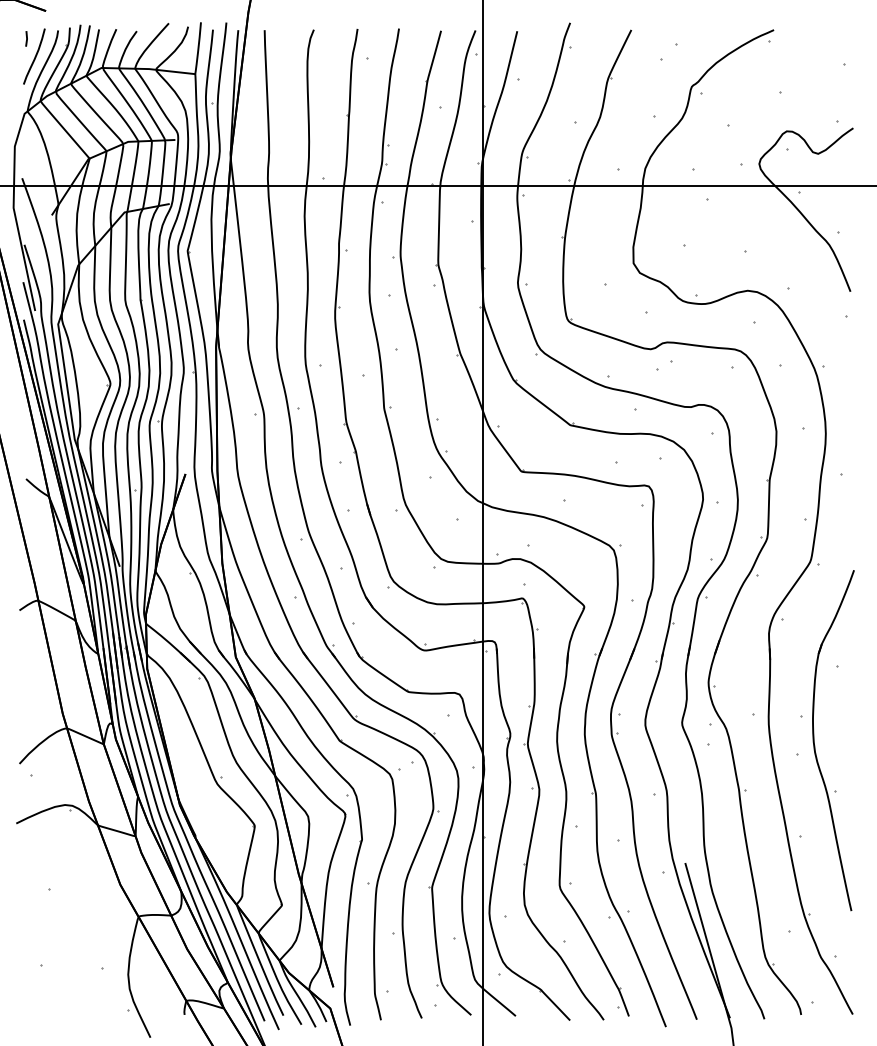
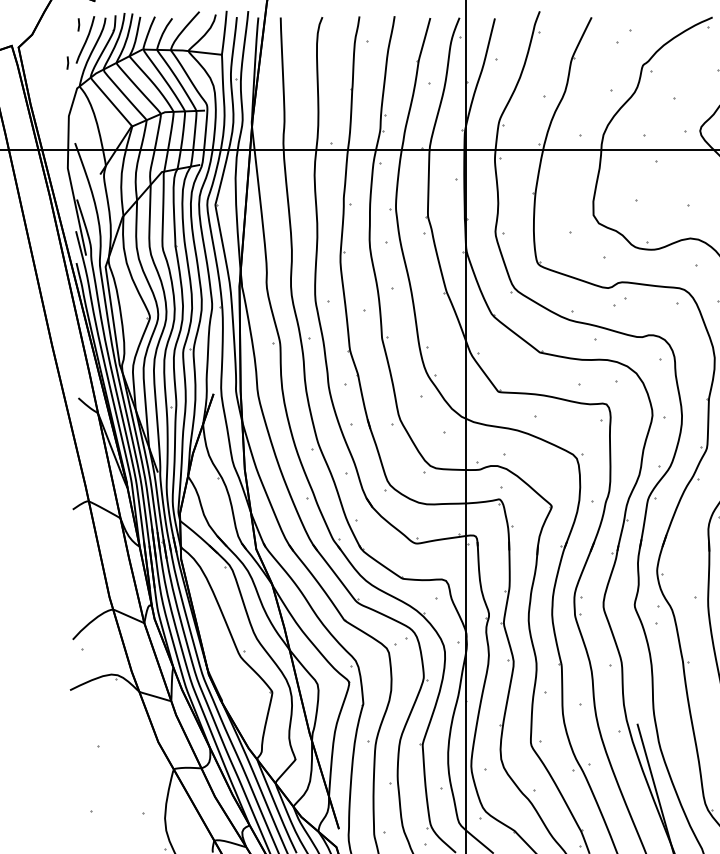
line: (13, 83) -> (67, 62), added

